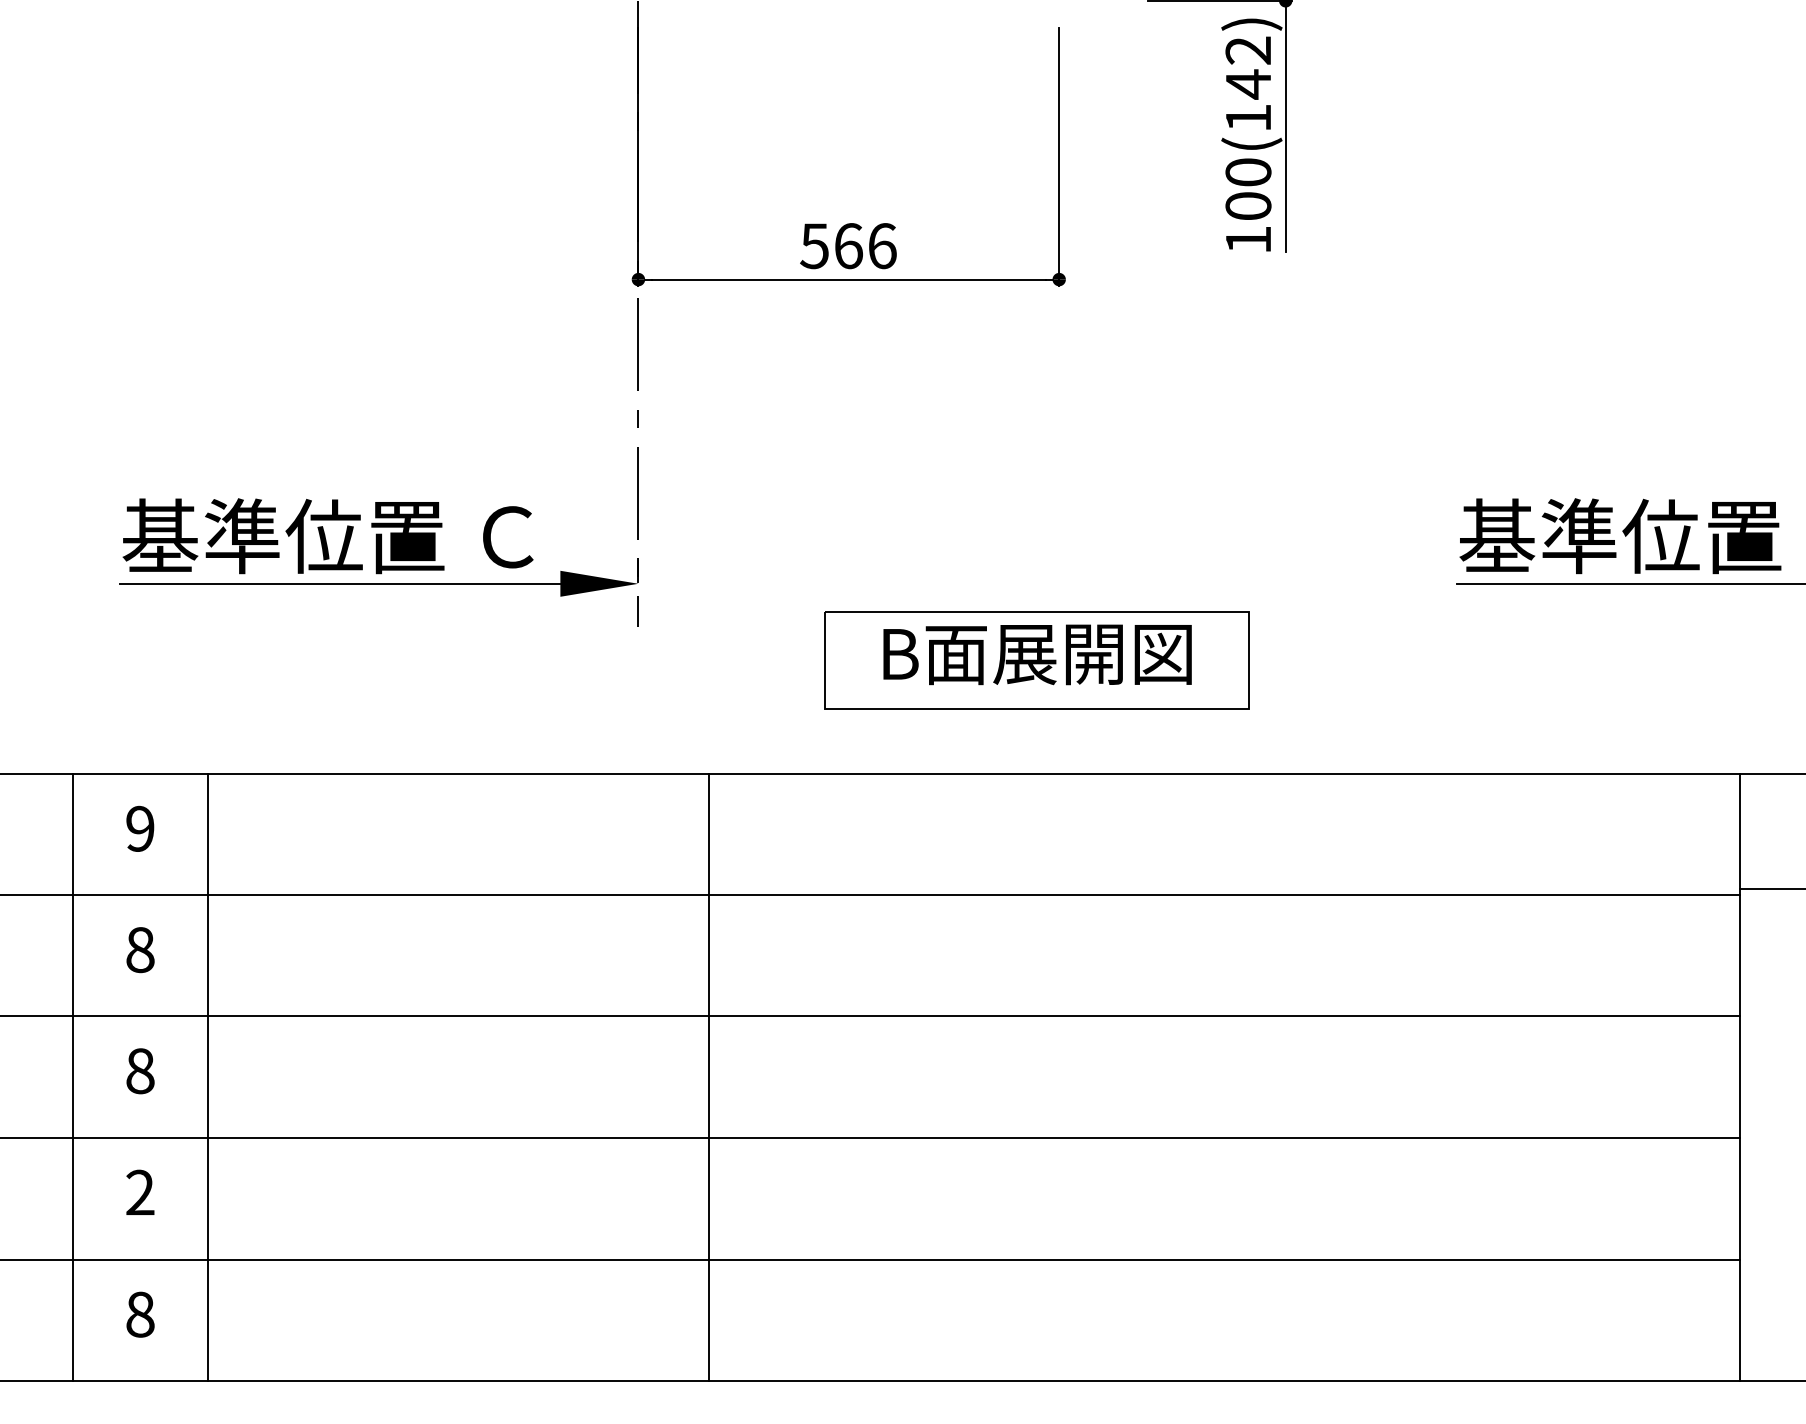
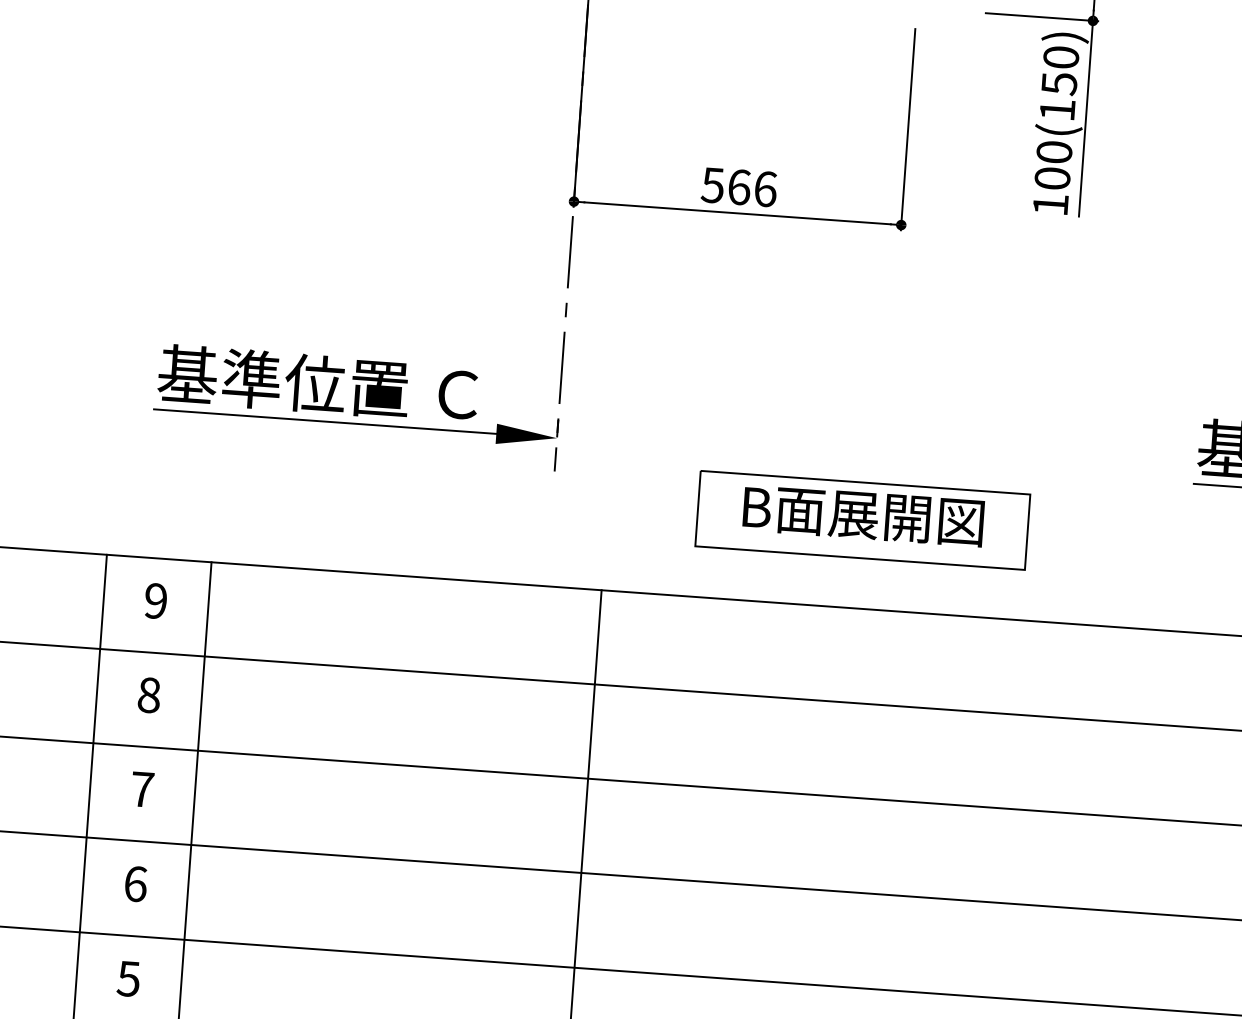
text: (1248, 67) -> (1060, 70), 100(142) -> 100(150)
text: (140, 1071) -> (142, 789), 8 -> 7
text: (140, 1192) -> (135, 883), 2 -> 6
text: (139, 1314) -> (128, 978), 8 -> 5

